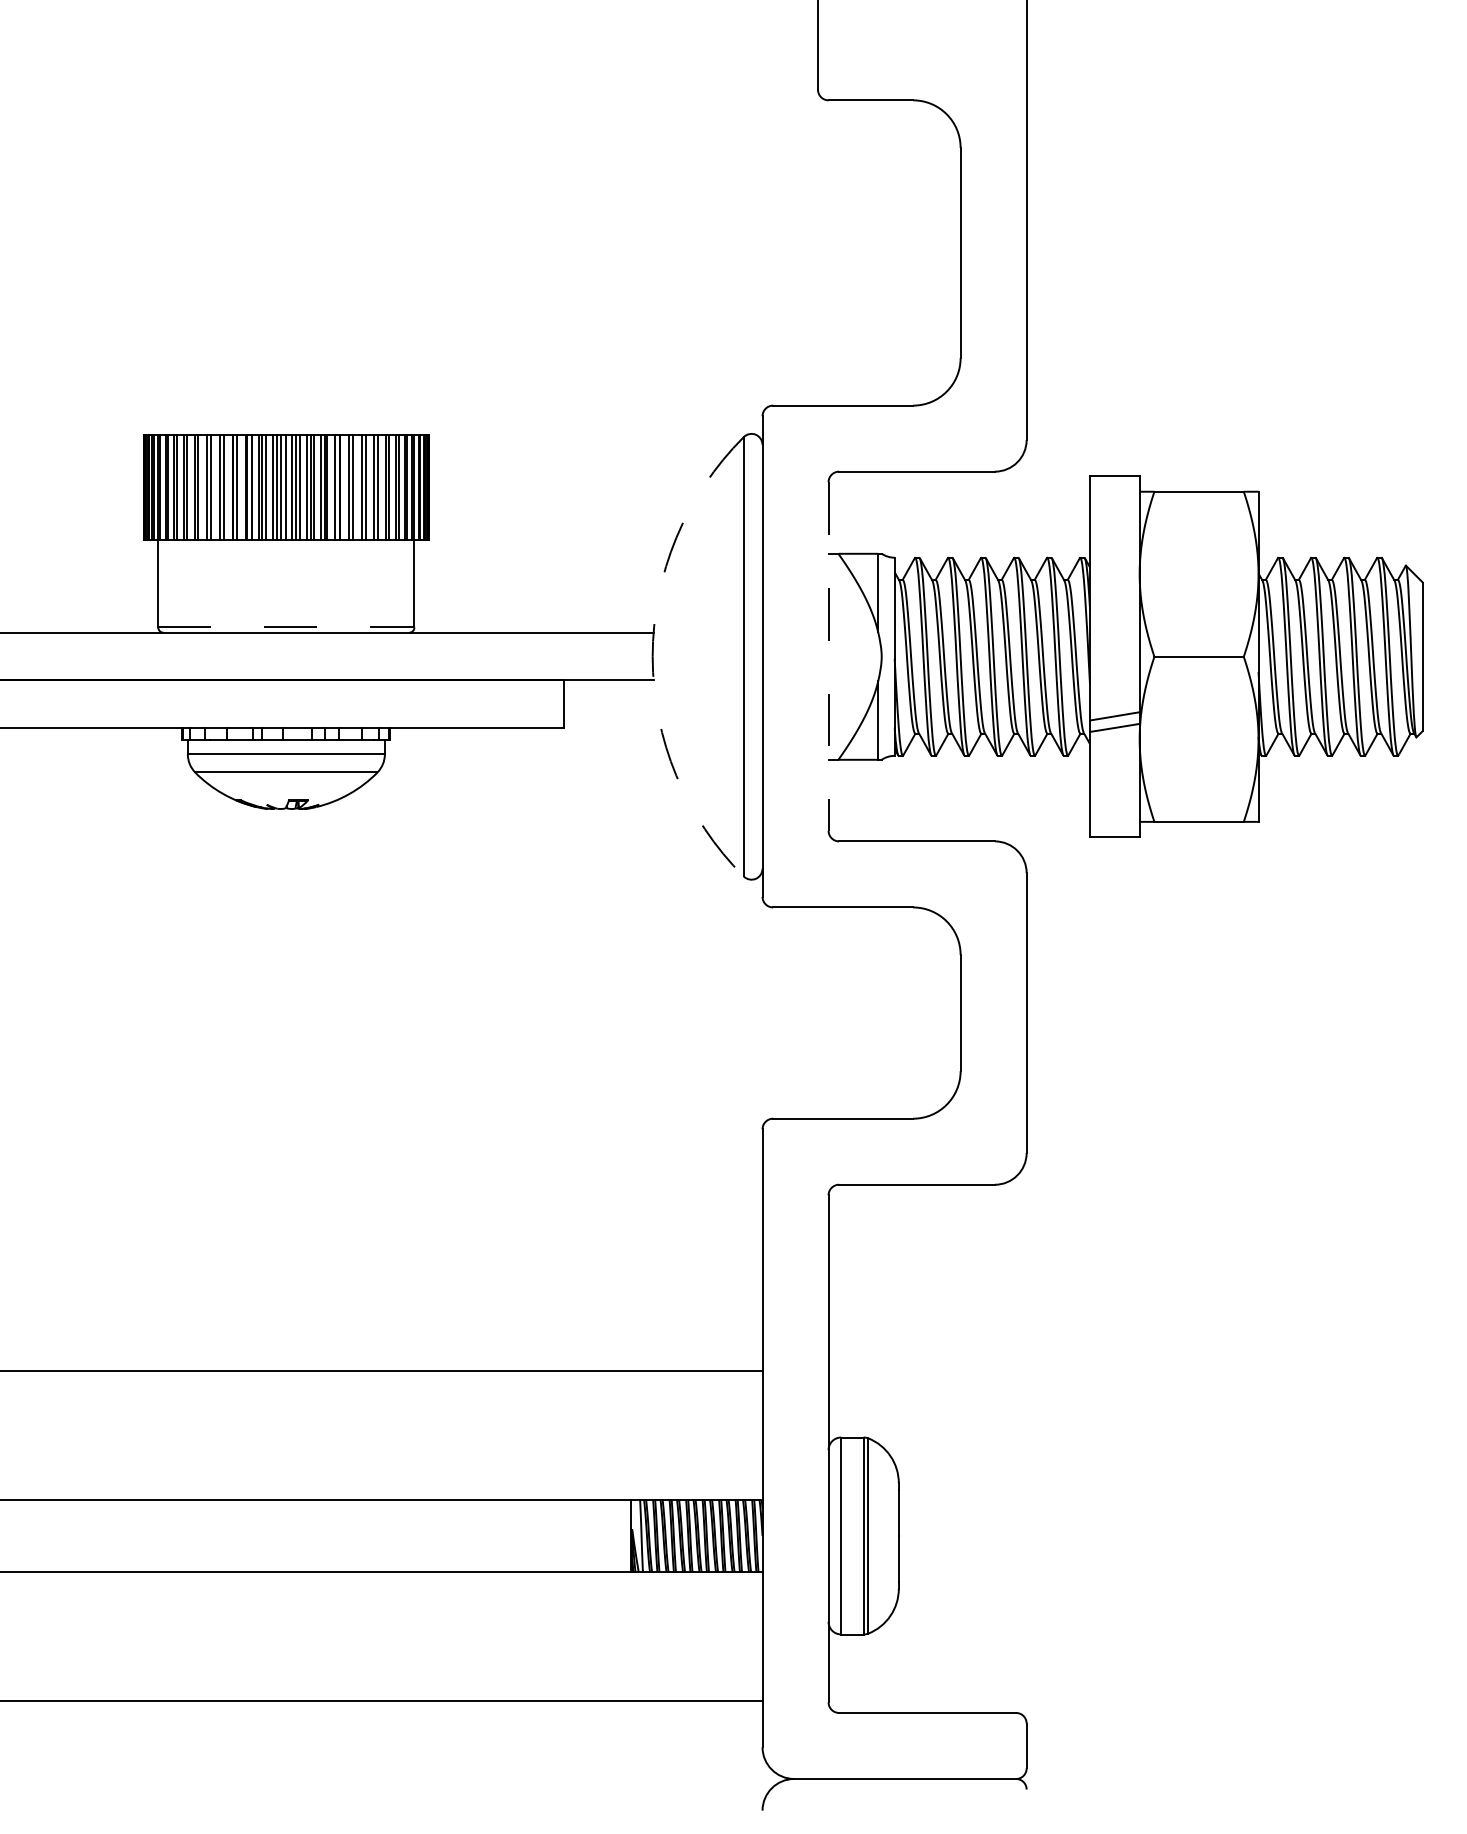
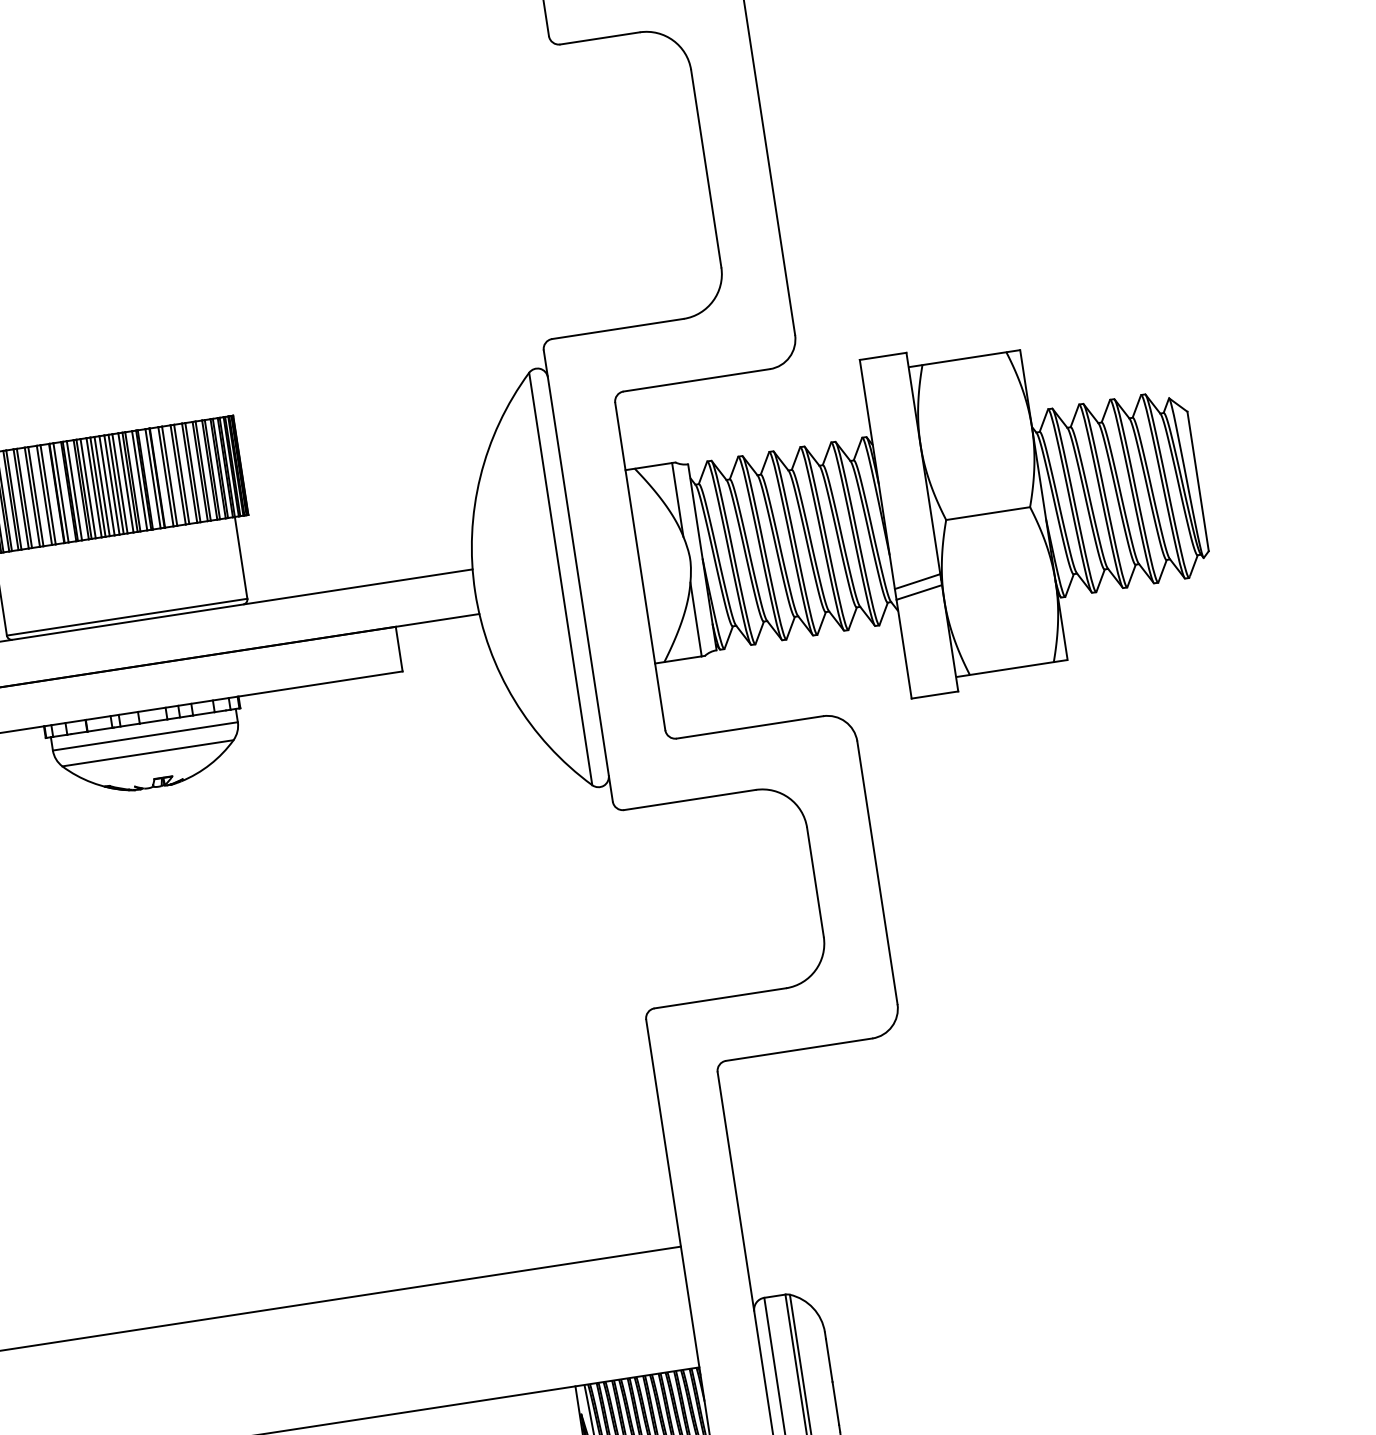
line: (286, 627) -> (127, 617), dashed -> solid
arc: (652, 656) -> (475, 591), dashed -> solid
line: (828, 657) -> (640, 567), dashed -> solid

